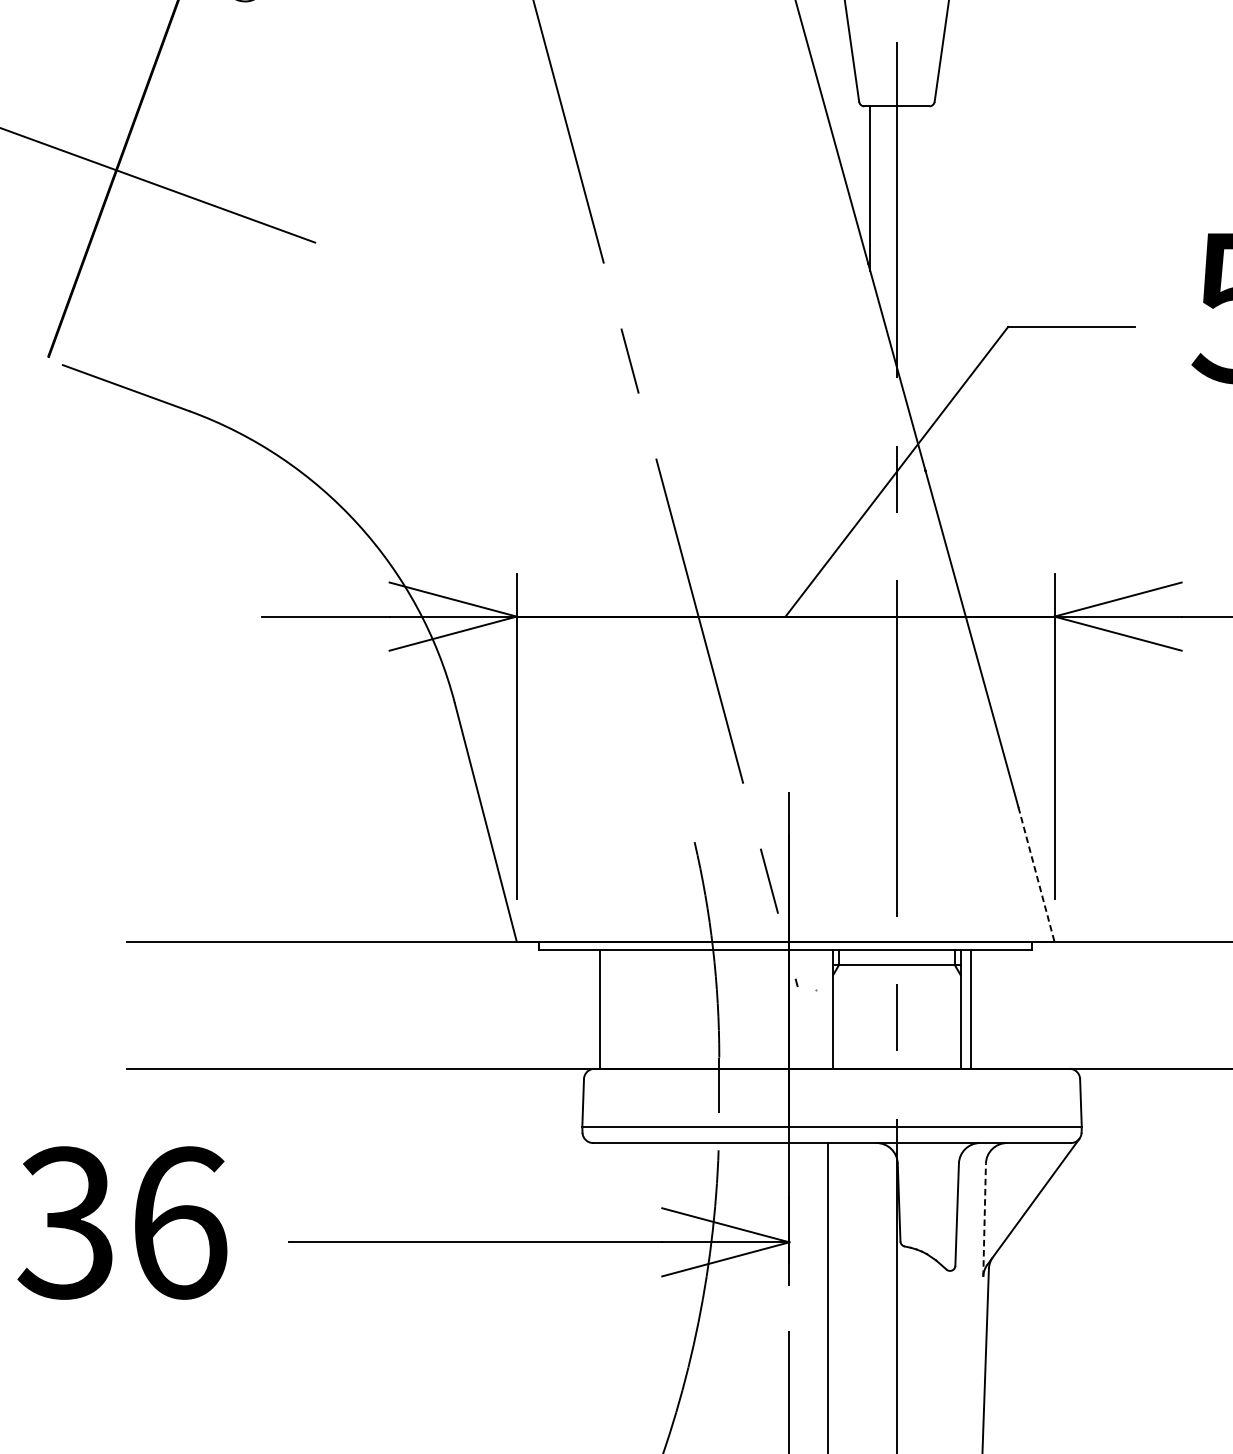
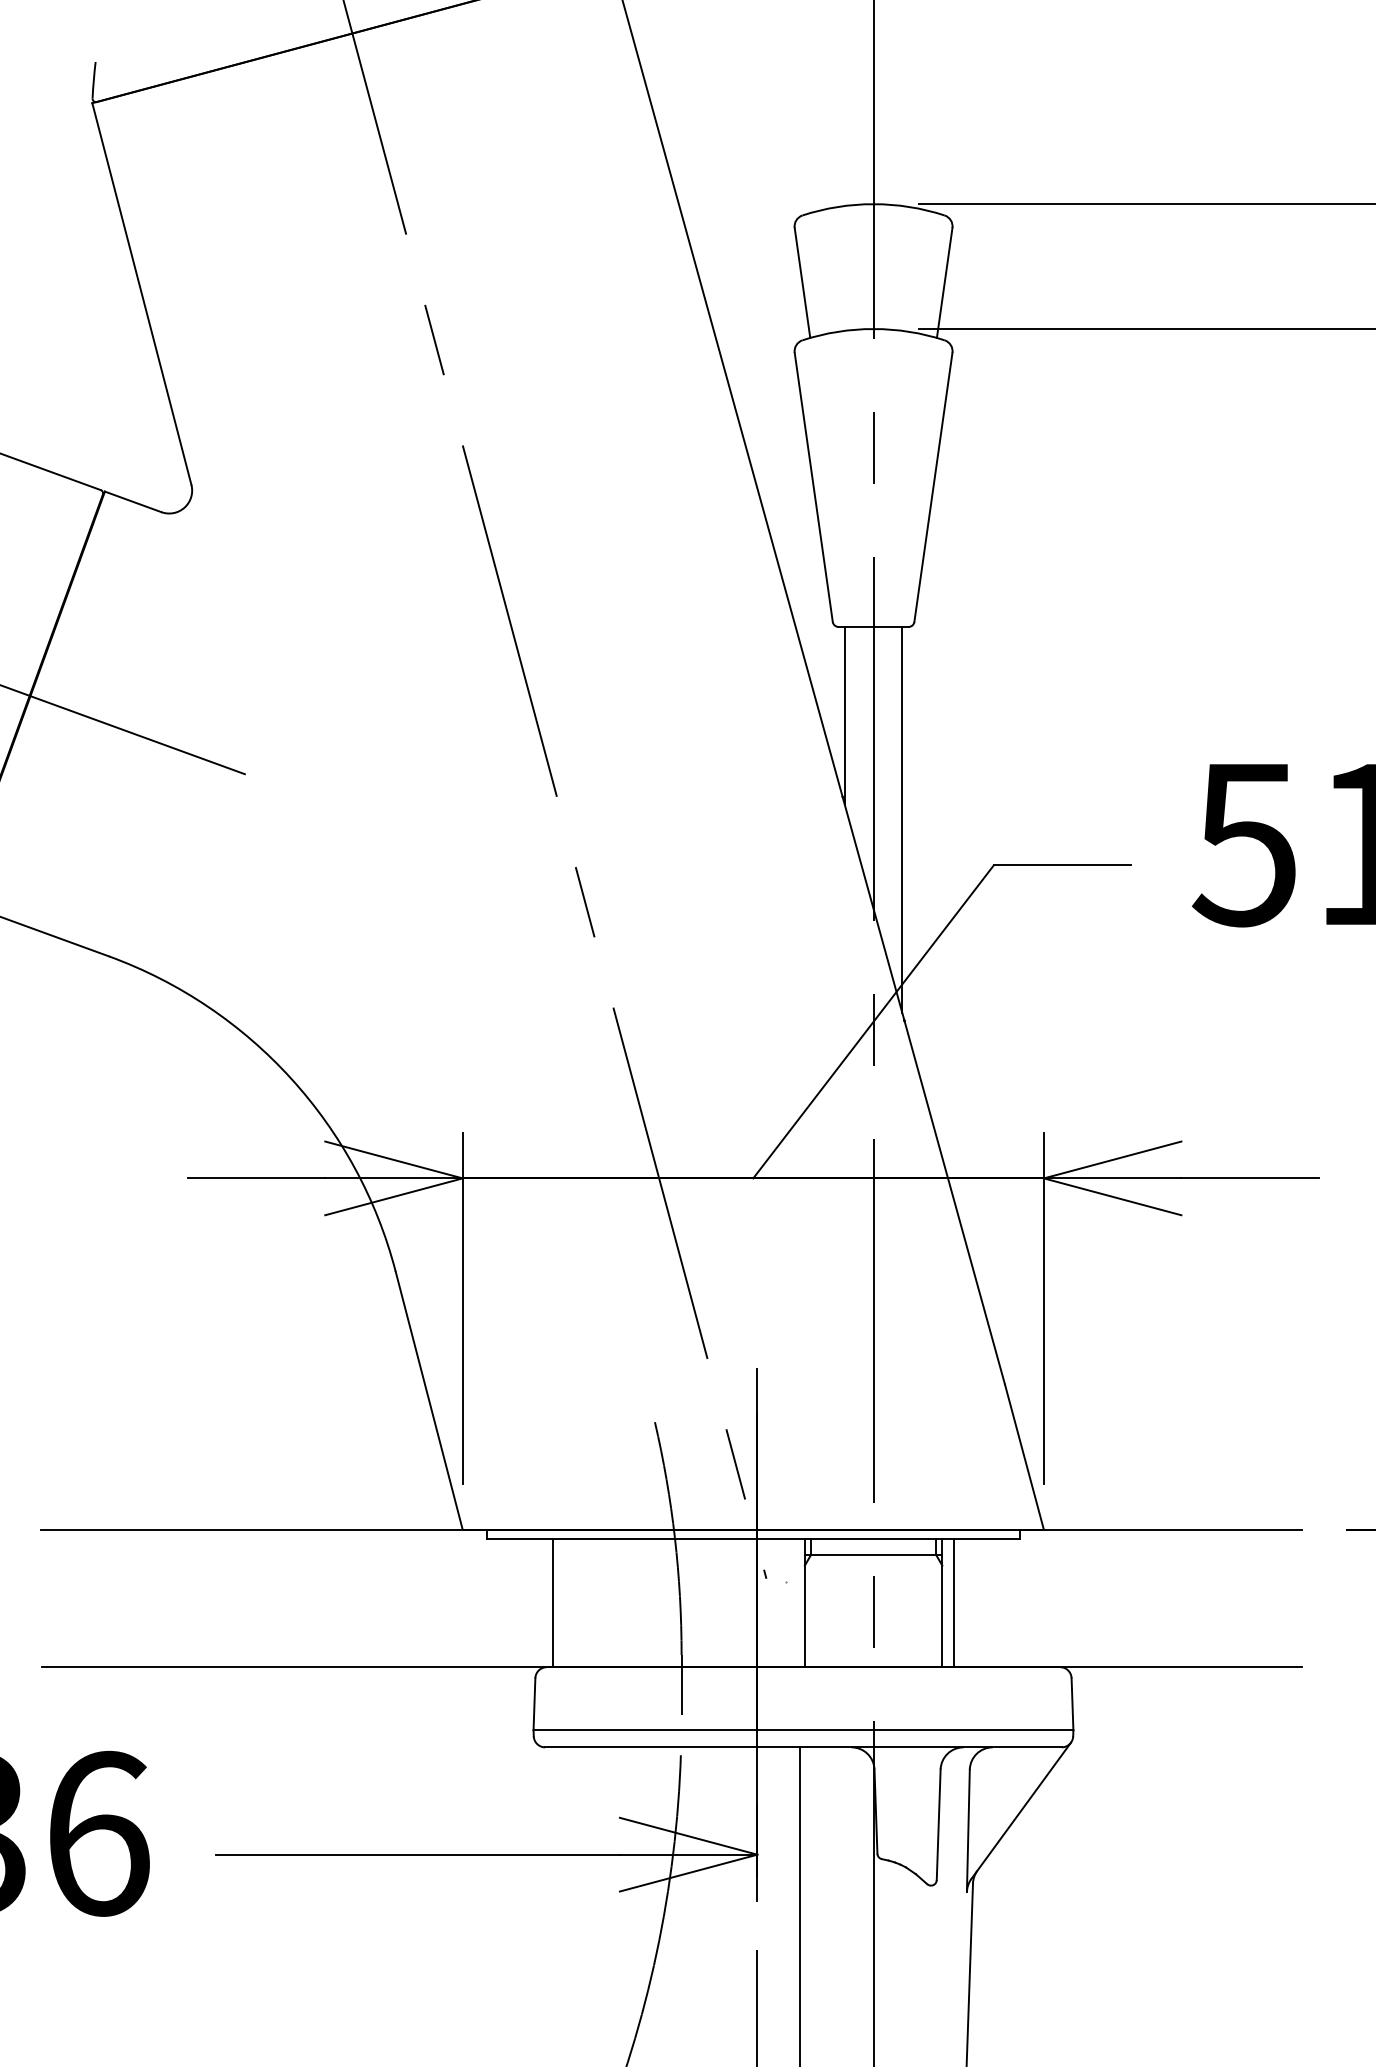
line: (923, 284) -> (902, 819), added
line: (1036, 874) -> (1024, 1457), dashed -> solid
line: (984, 1219) -> (968, 1830), dashed -> solid

